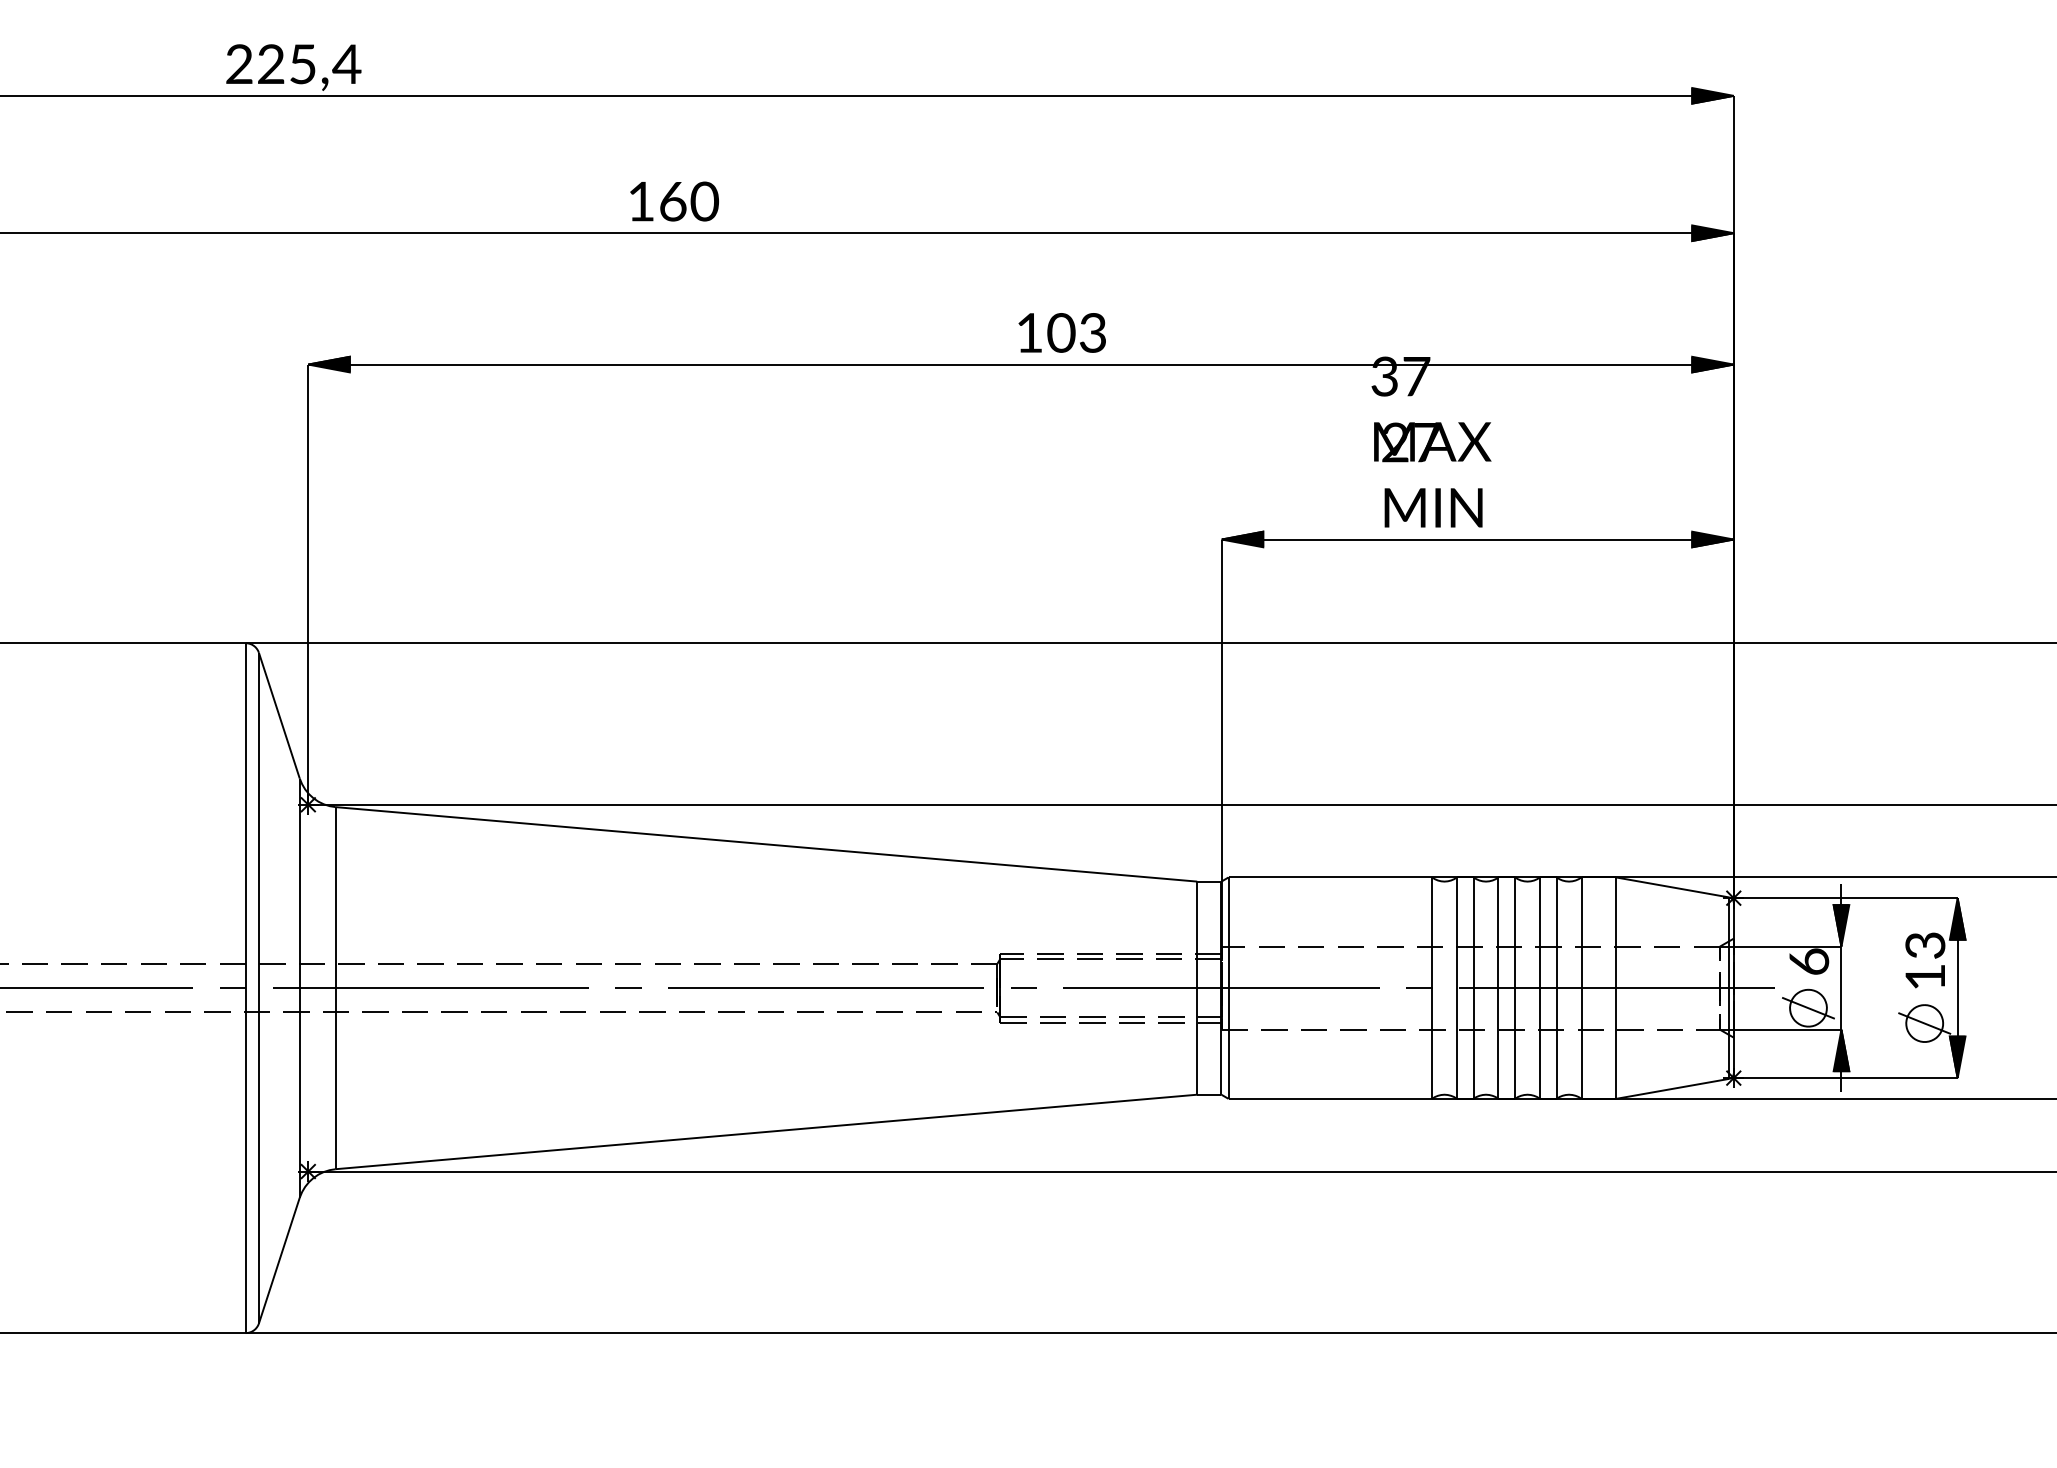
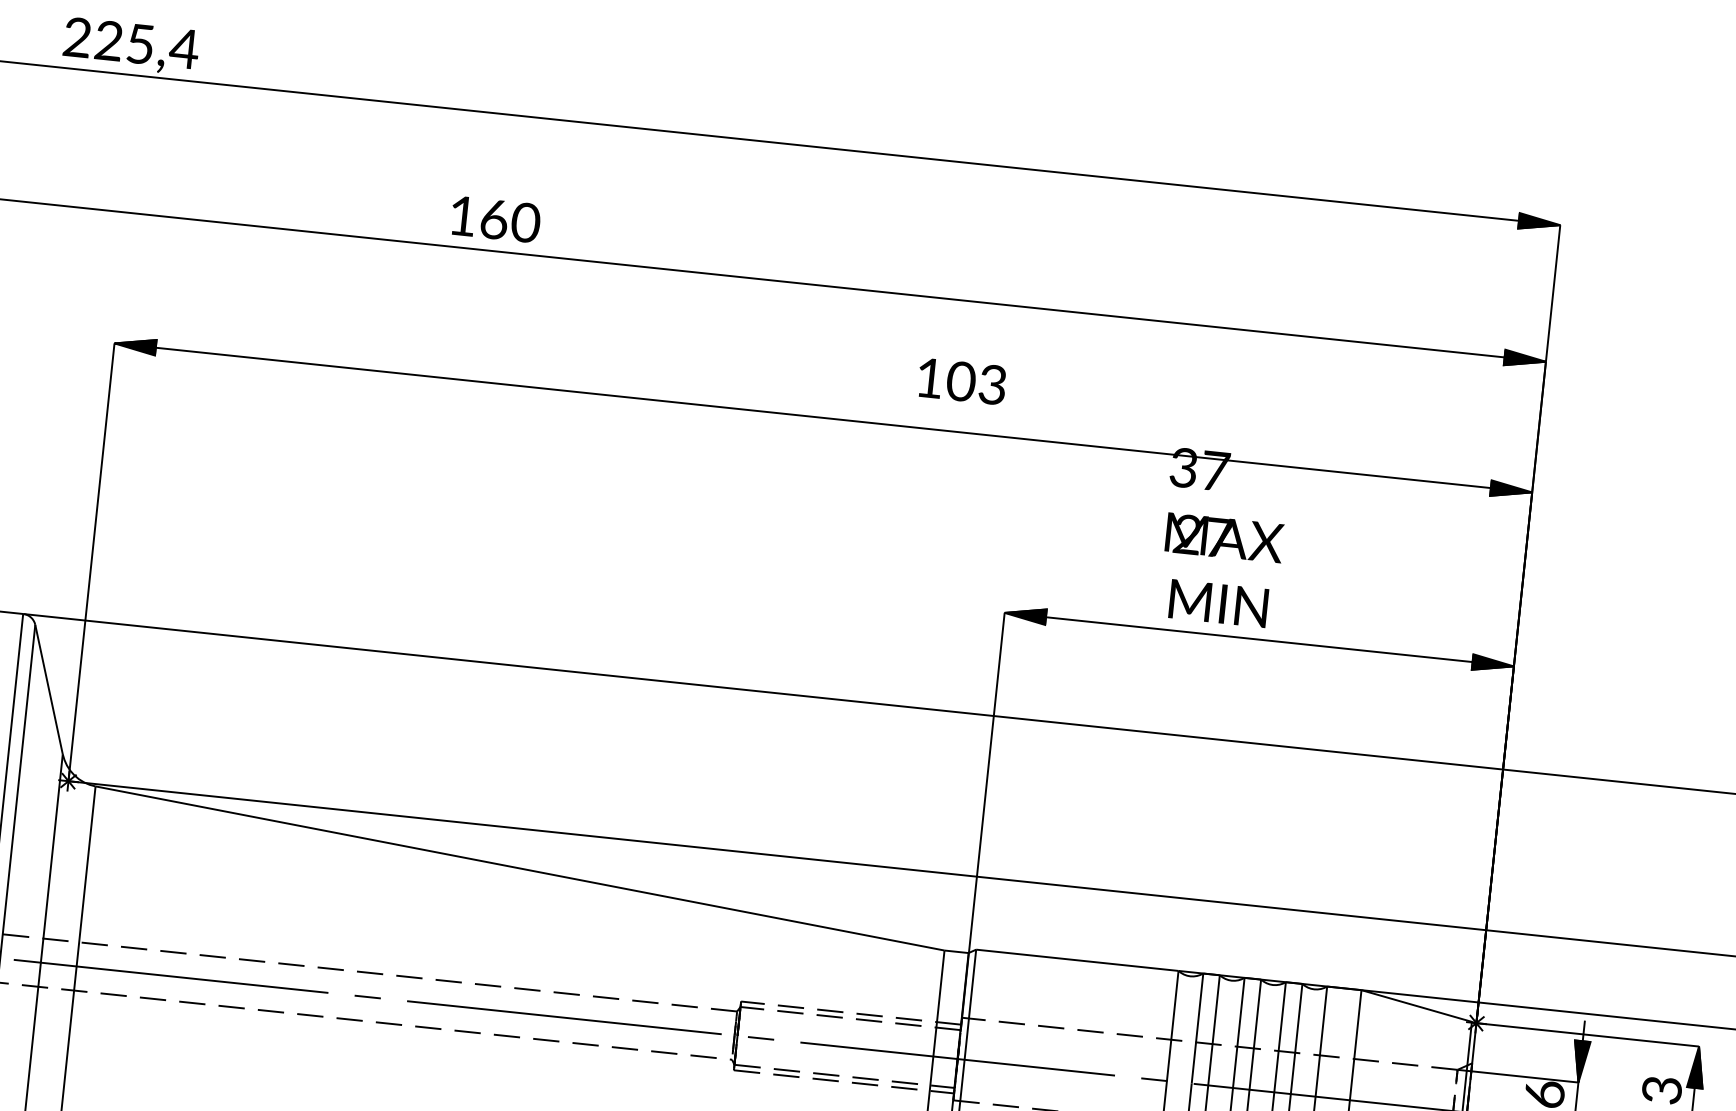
text: (1061, 332) -> (961, 381), moved

